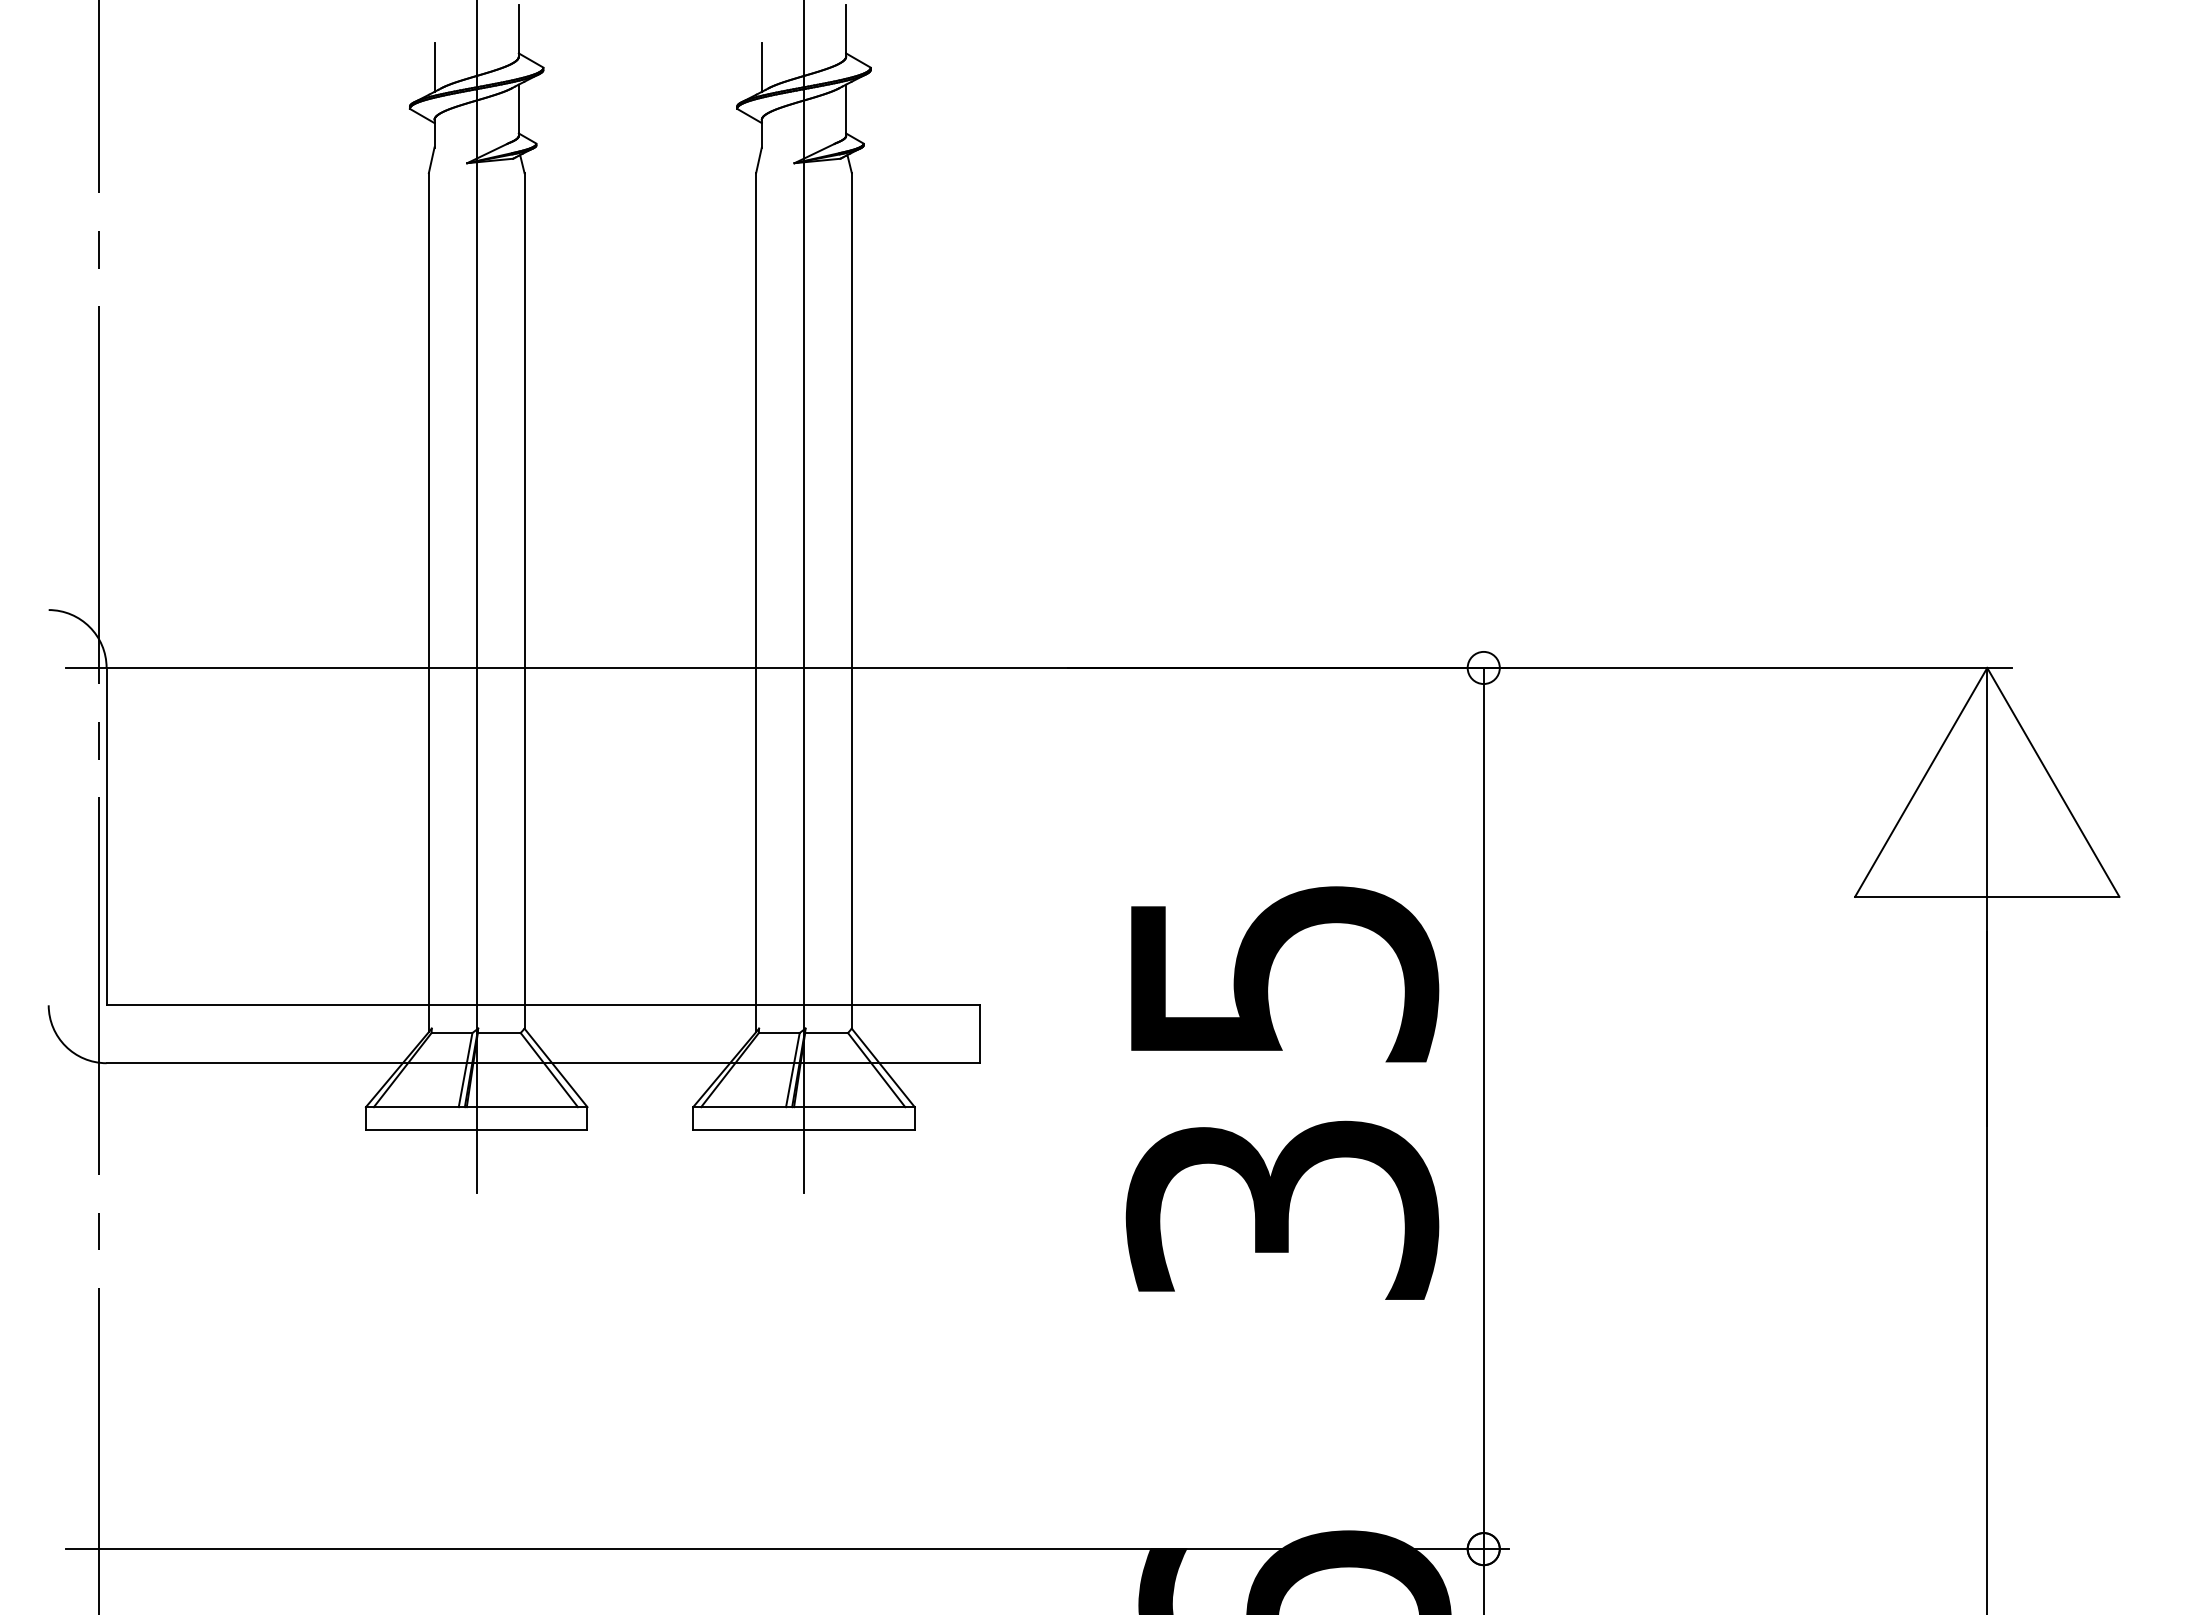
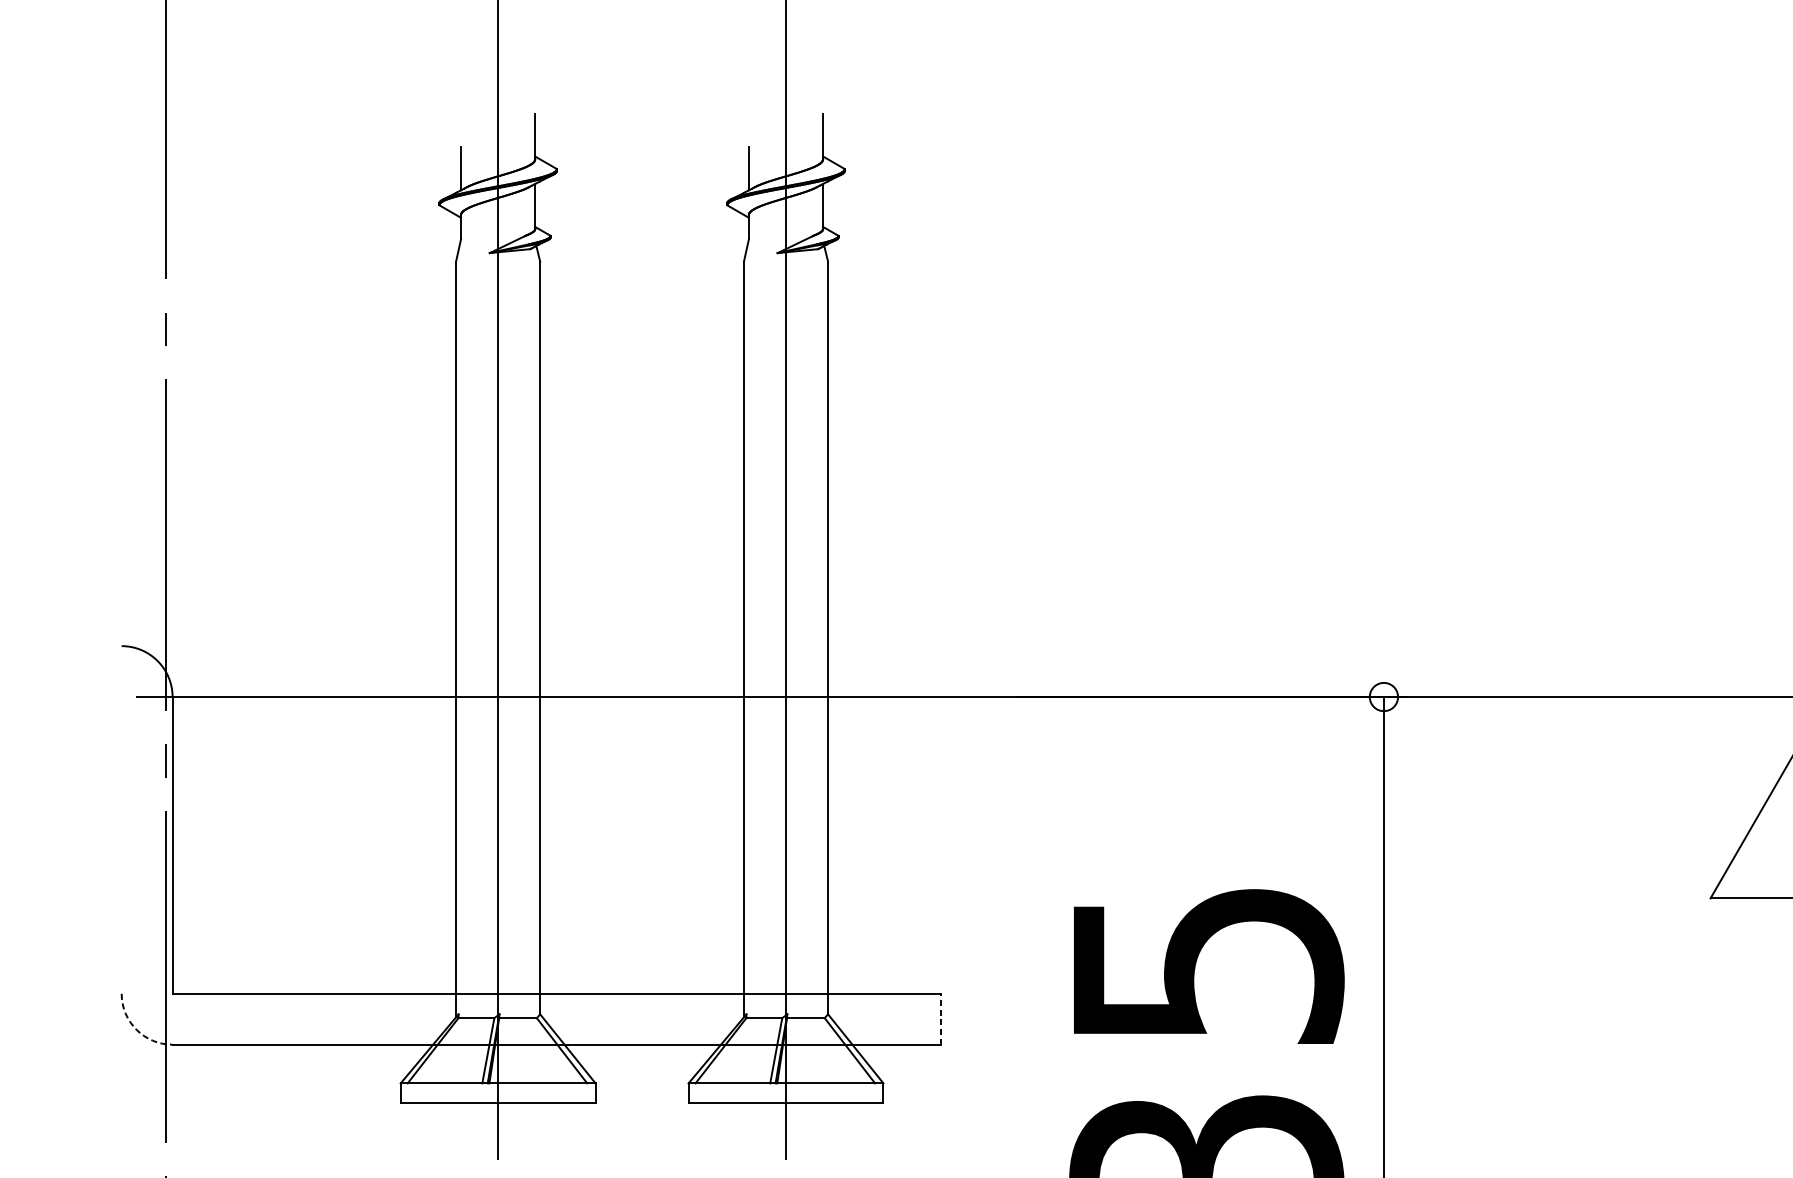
line: (980, 1034) -> (941, 1019), solid -> dashed
arc: (65, 1046) -> (136, 1030), solid -> dashed

